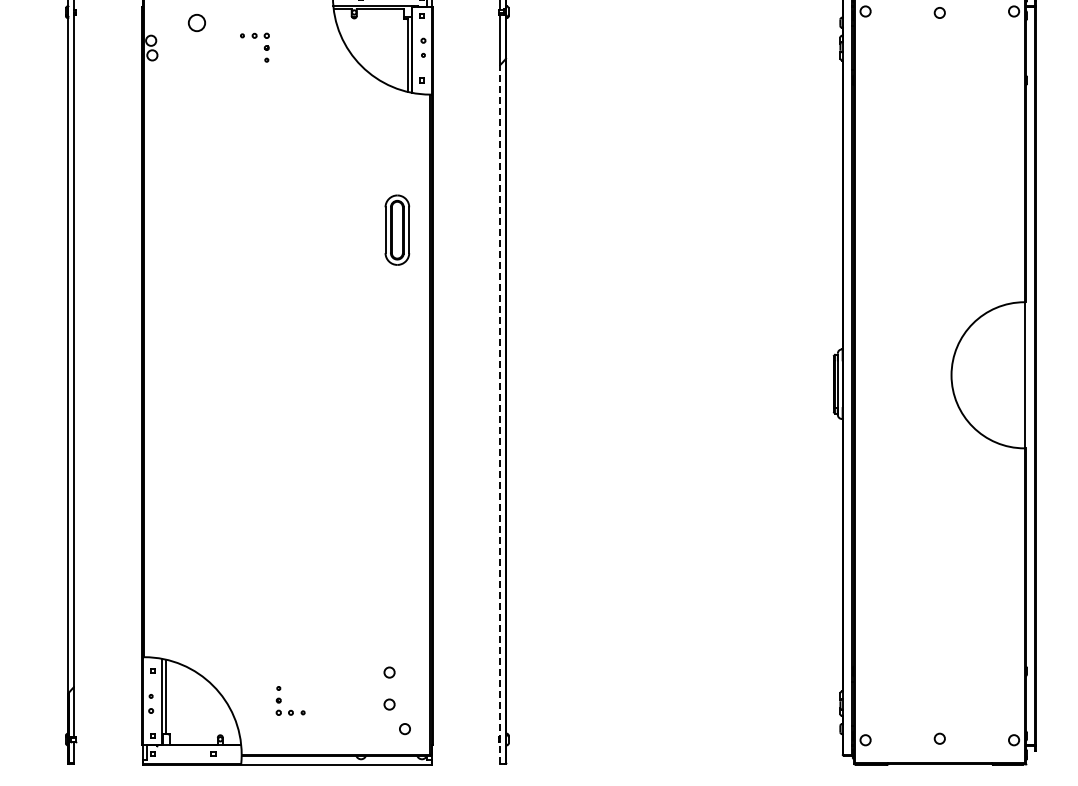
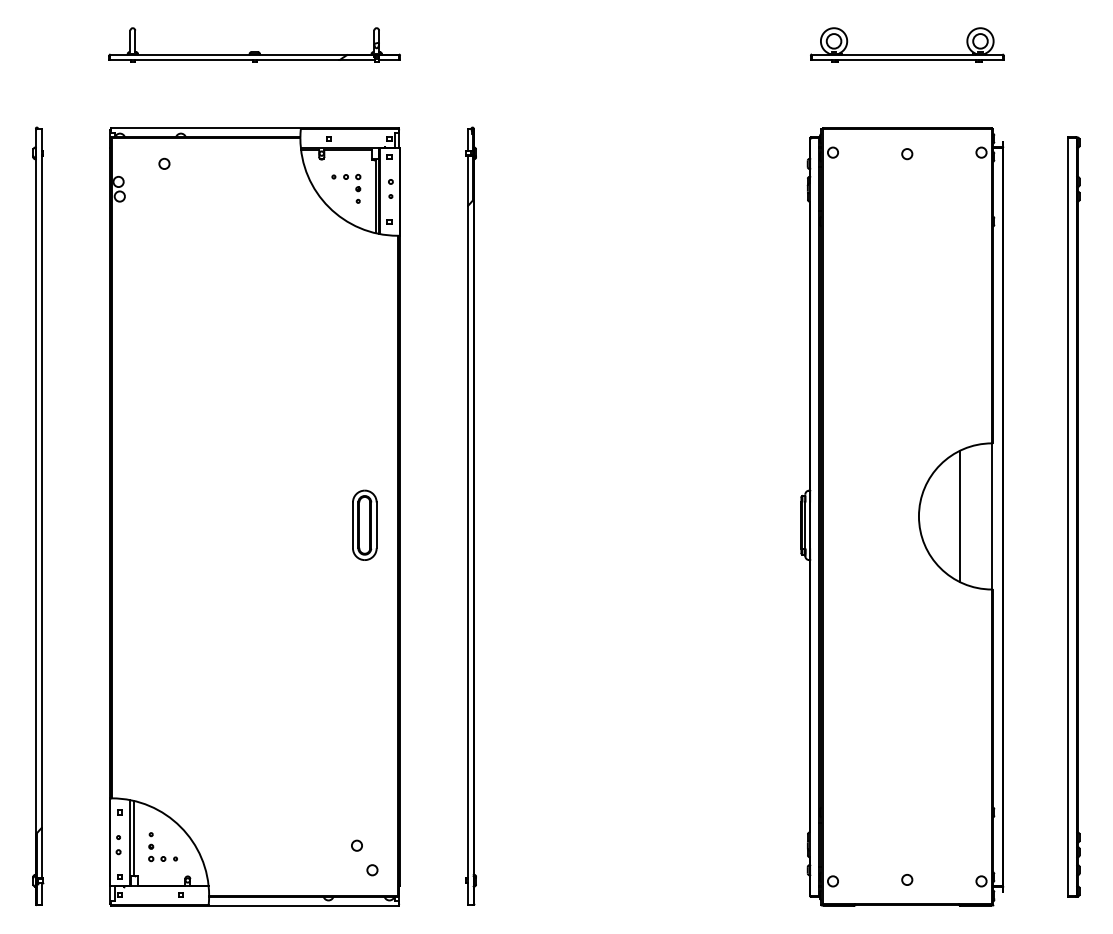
circle: (197, 22) -> (164, 163), size x0.62
part: (255, 38) -> (346, 179), moved
part: (397, 229) -> (364, 524), moved
line: (993, 375) -> (960, 516), added
line: (500, 414) -> (467, 555), dashed -> solid
circle: (389, 672) -> (356, 813), removed
part: (282, 701) -> (154, 847), moved

